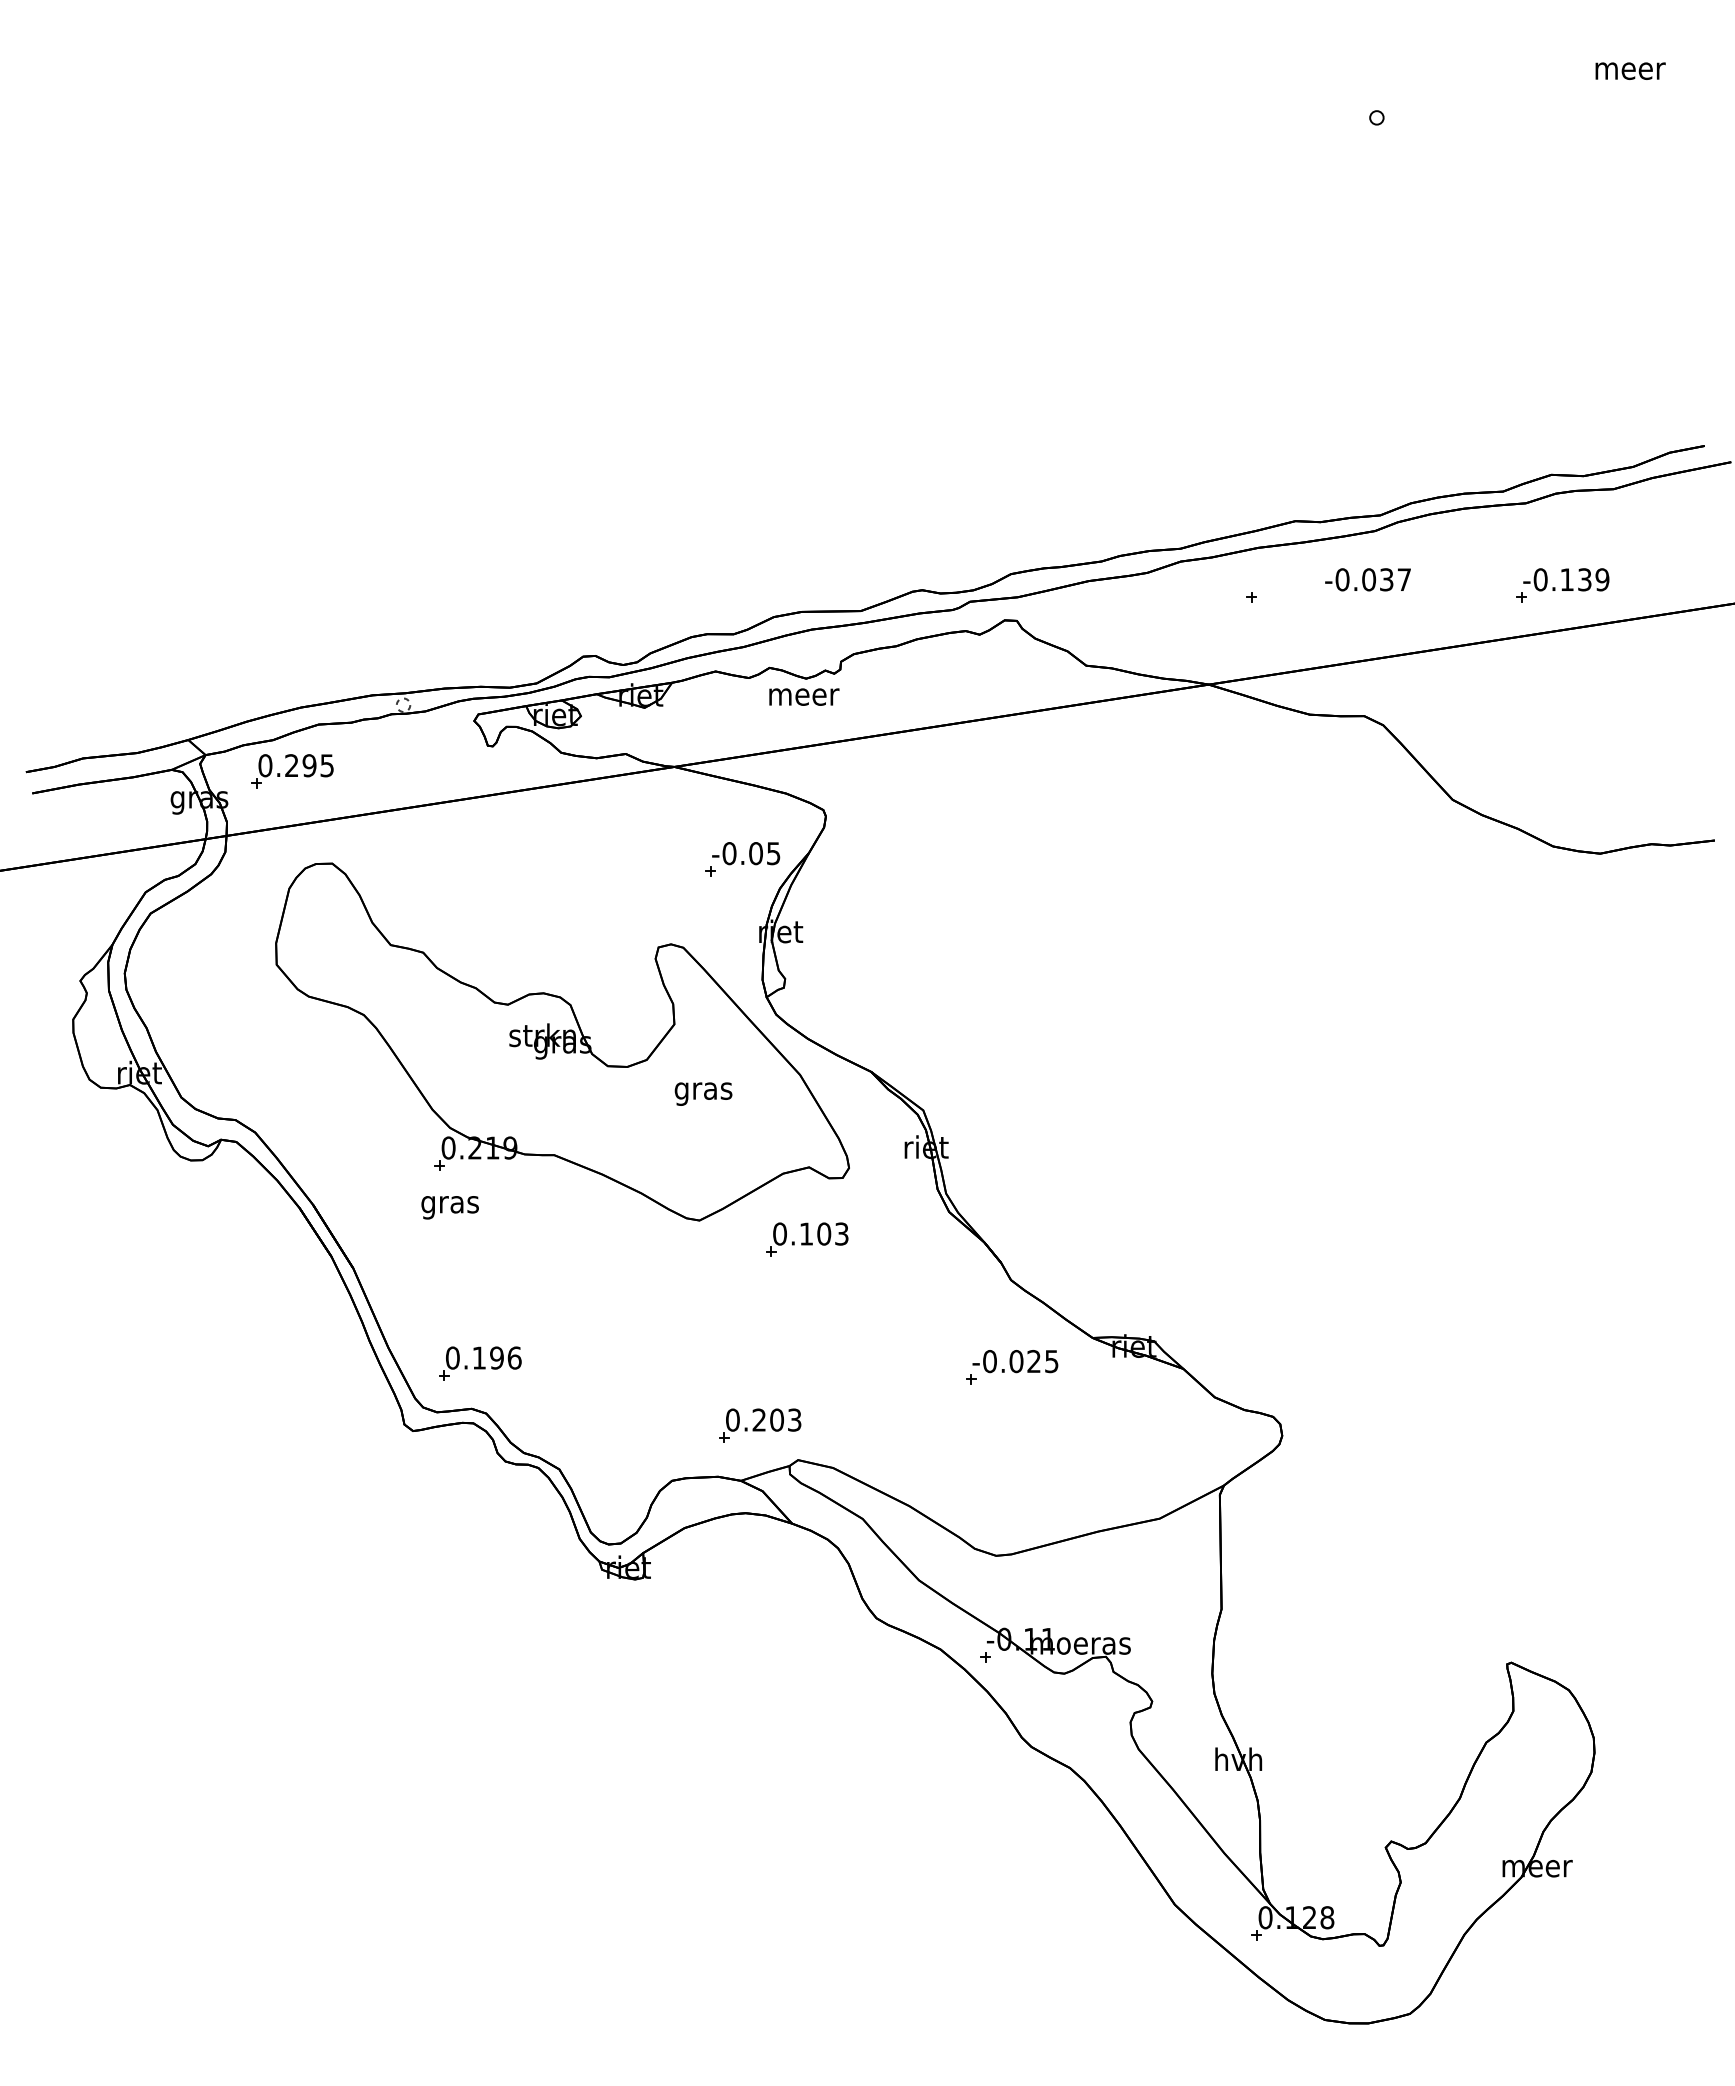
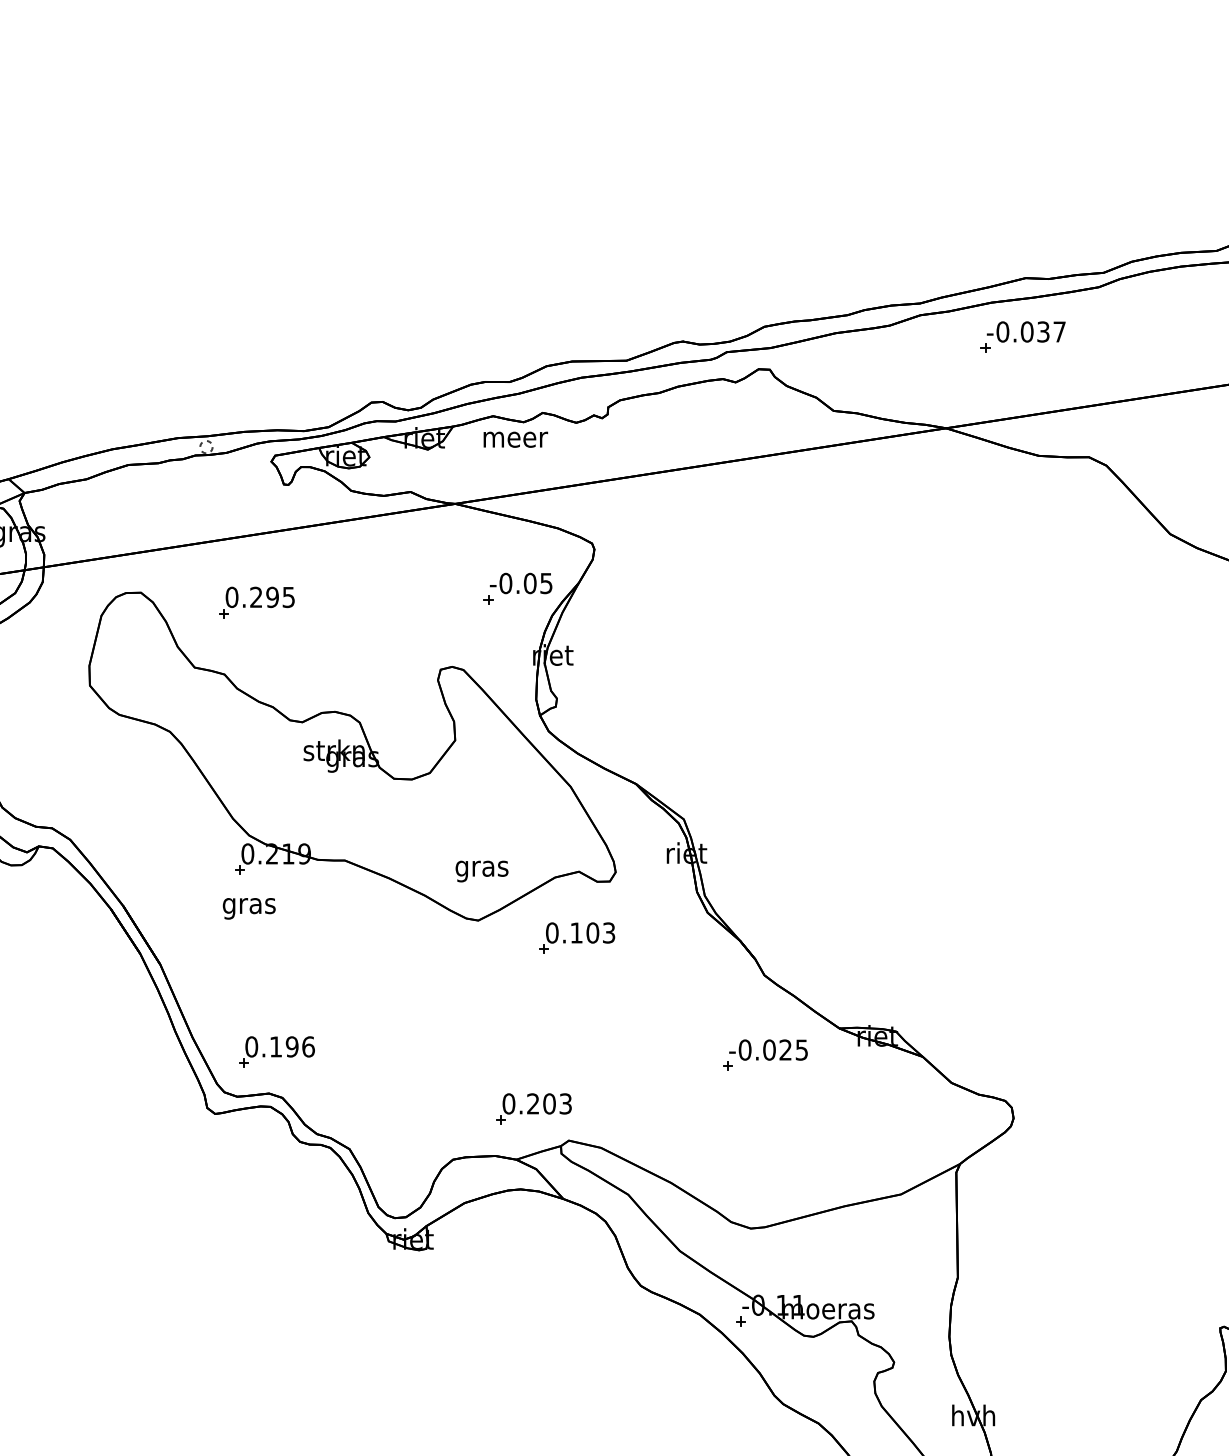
text: (1367, 579) -> (1025, 331), moved
text: (804, 696) -> (515, 439), moved
part: (292, 771) -> (256, 602), moved
text: (703, 1093) -> (481, 870), moved

